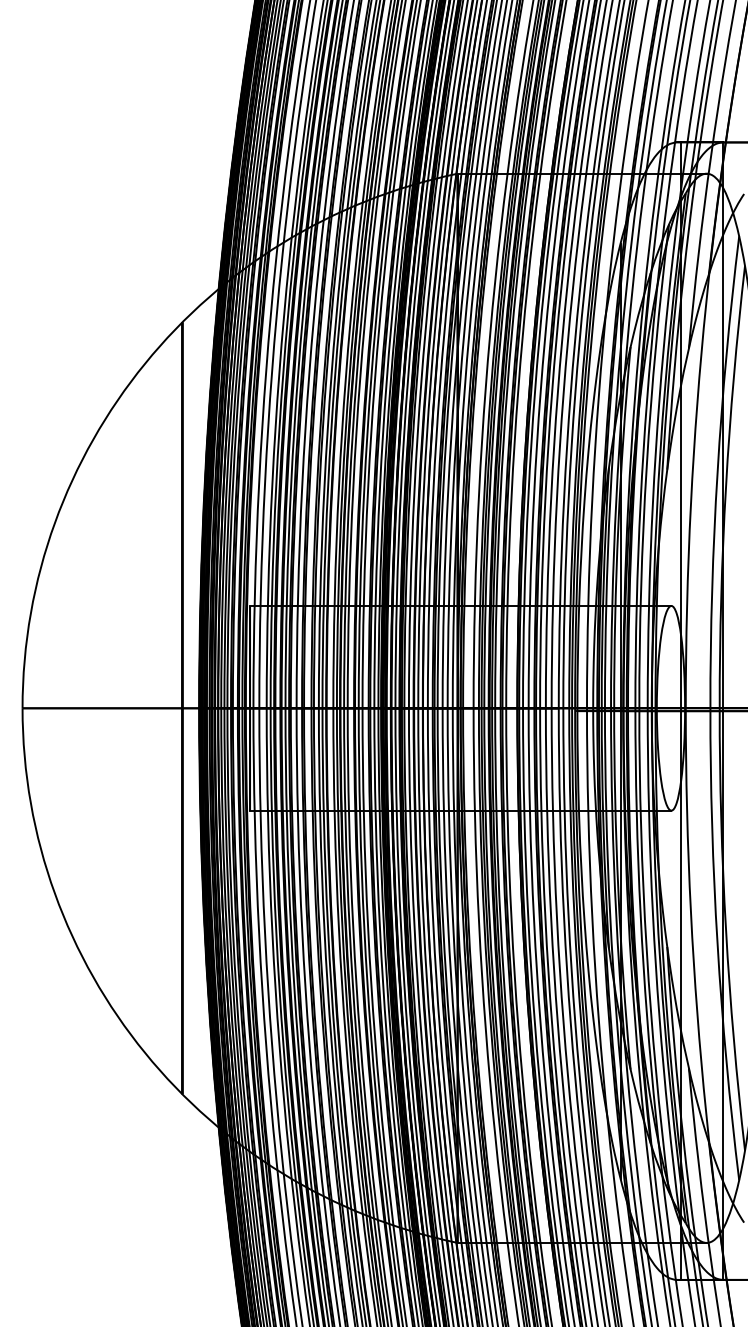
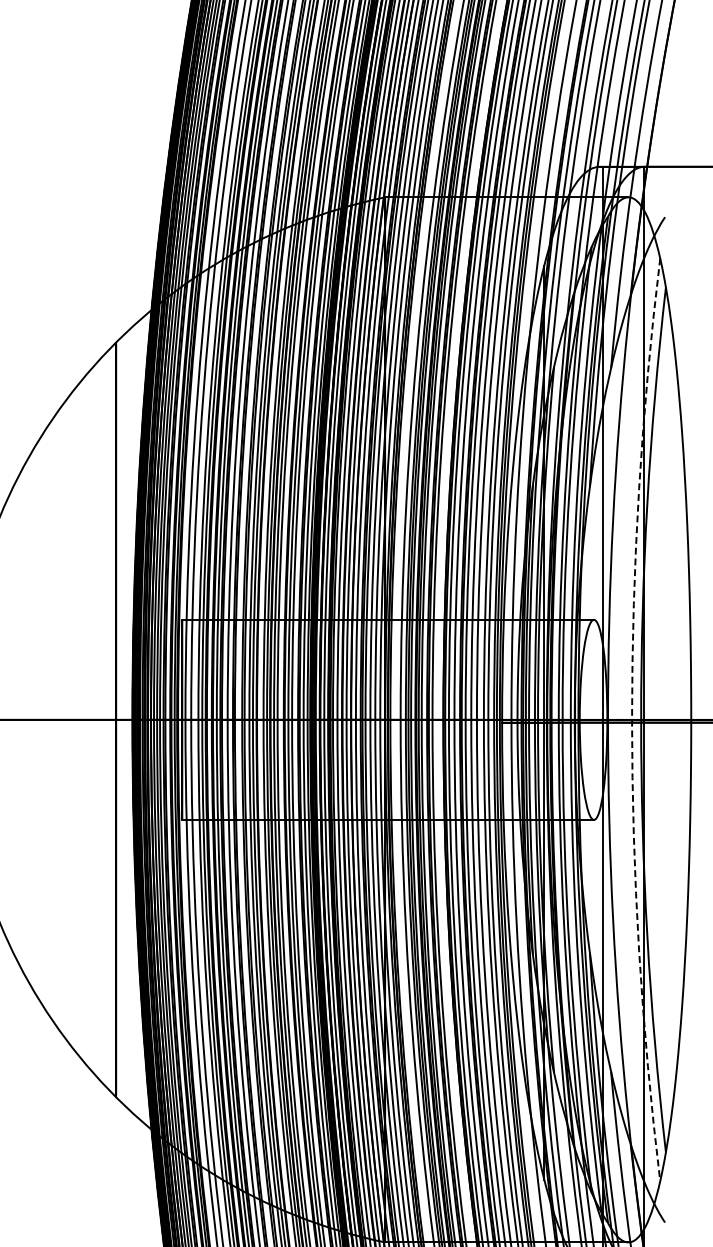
arc: (710, 708) -> (632, 720), solid -> dashed

